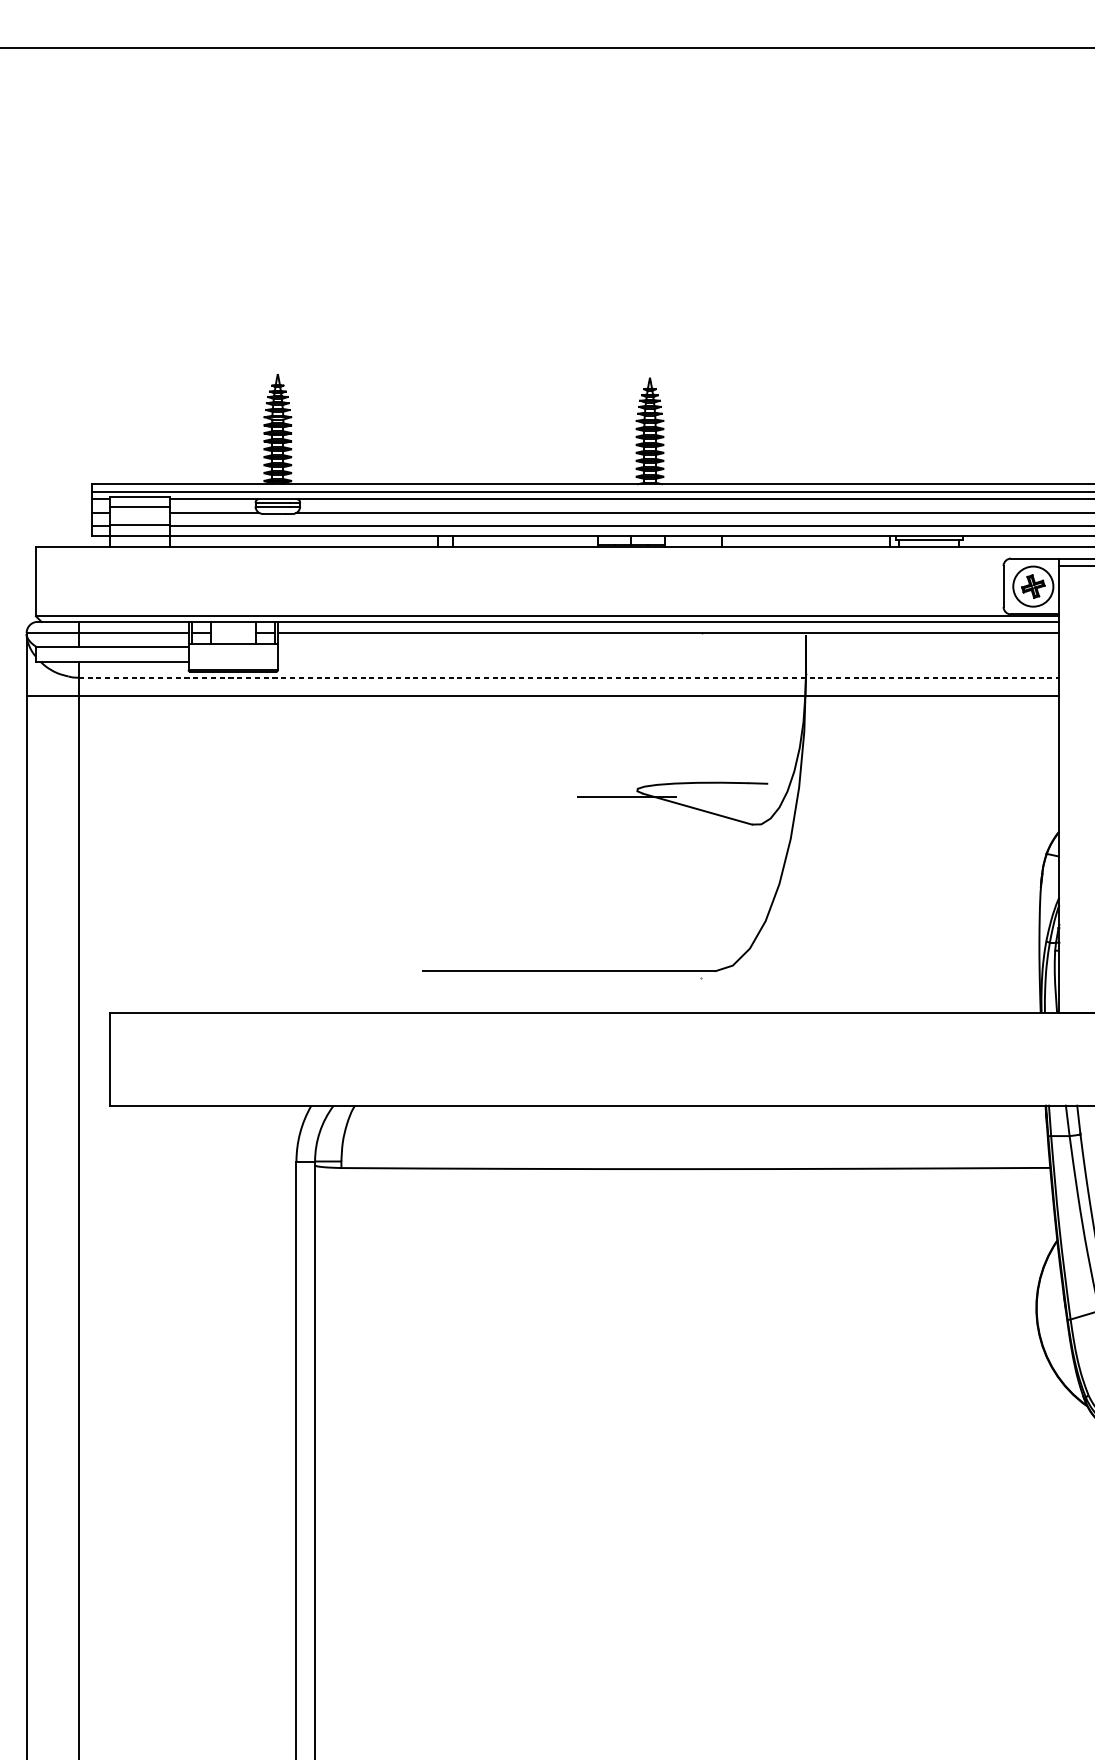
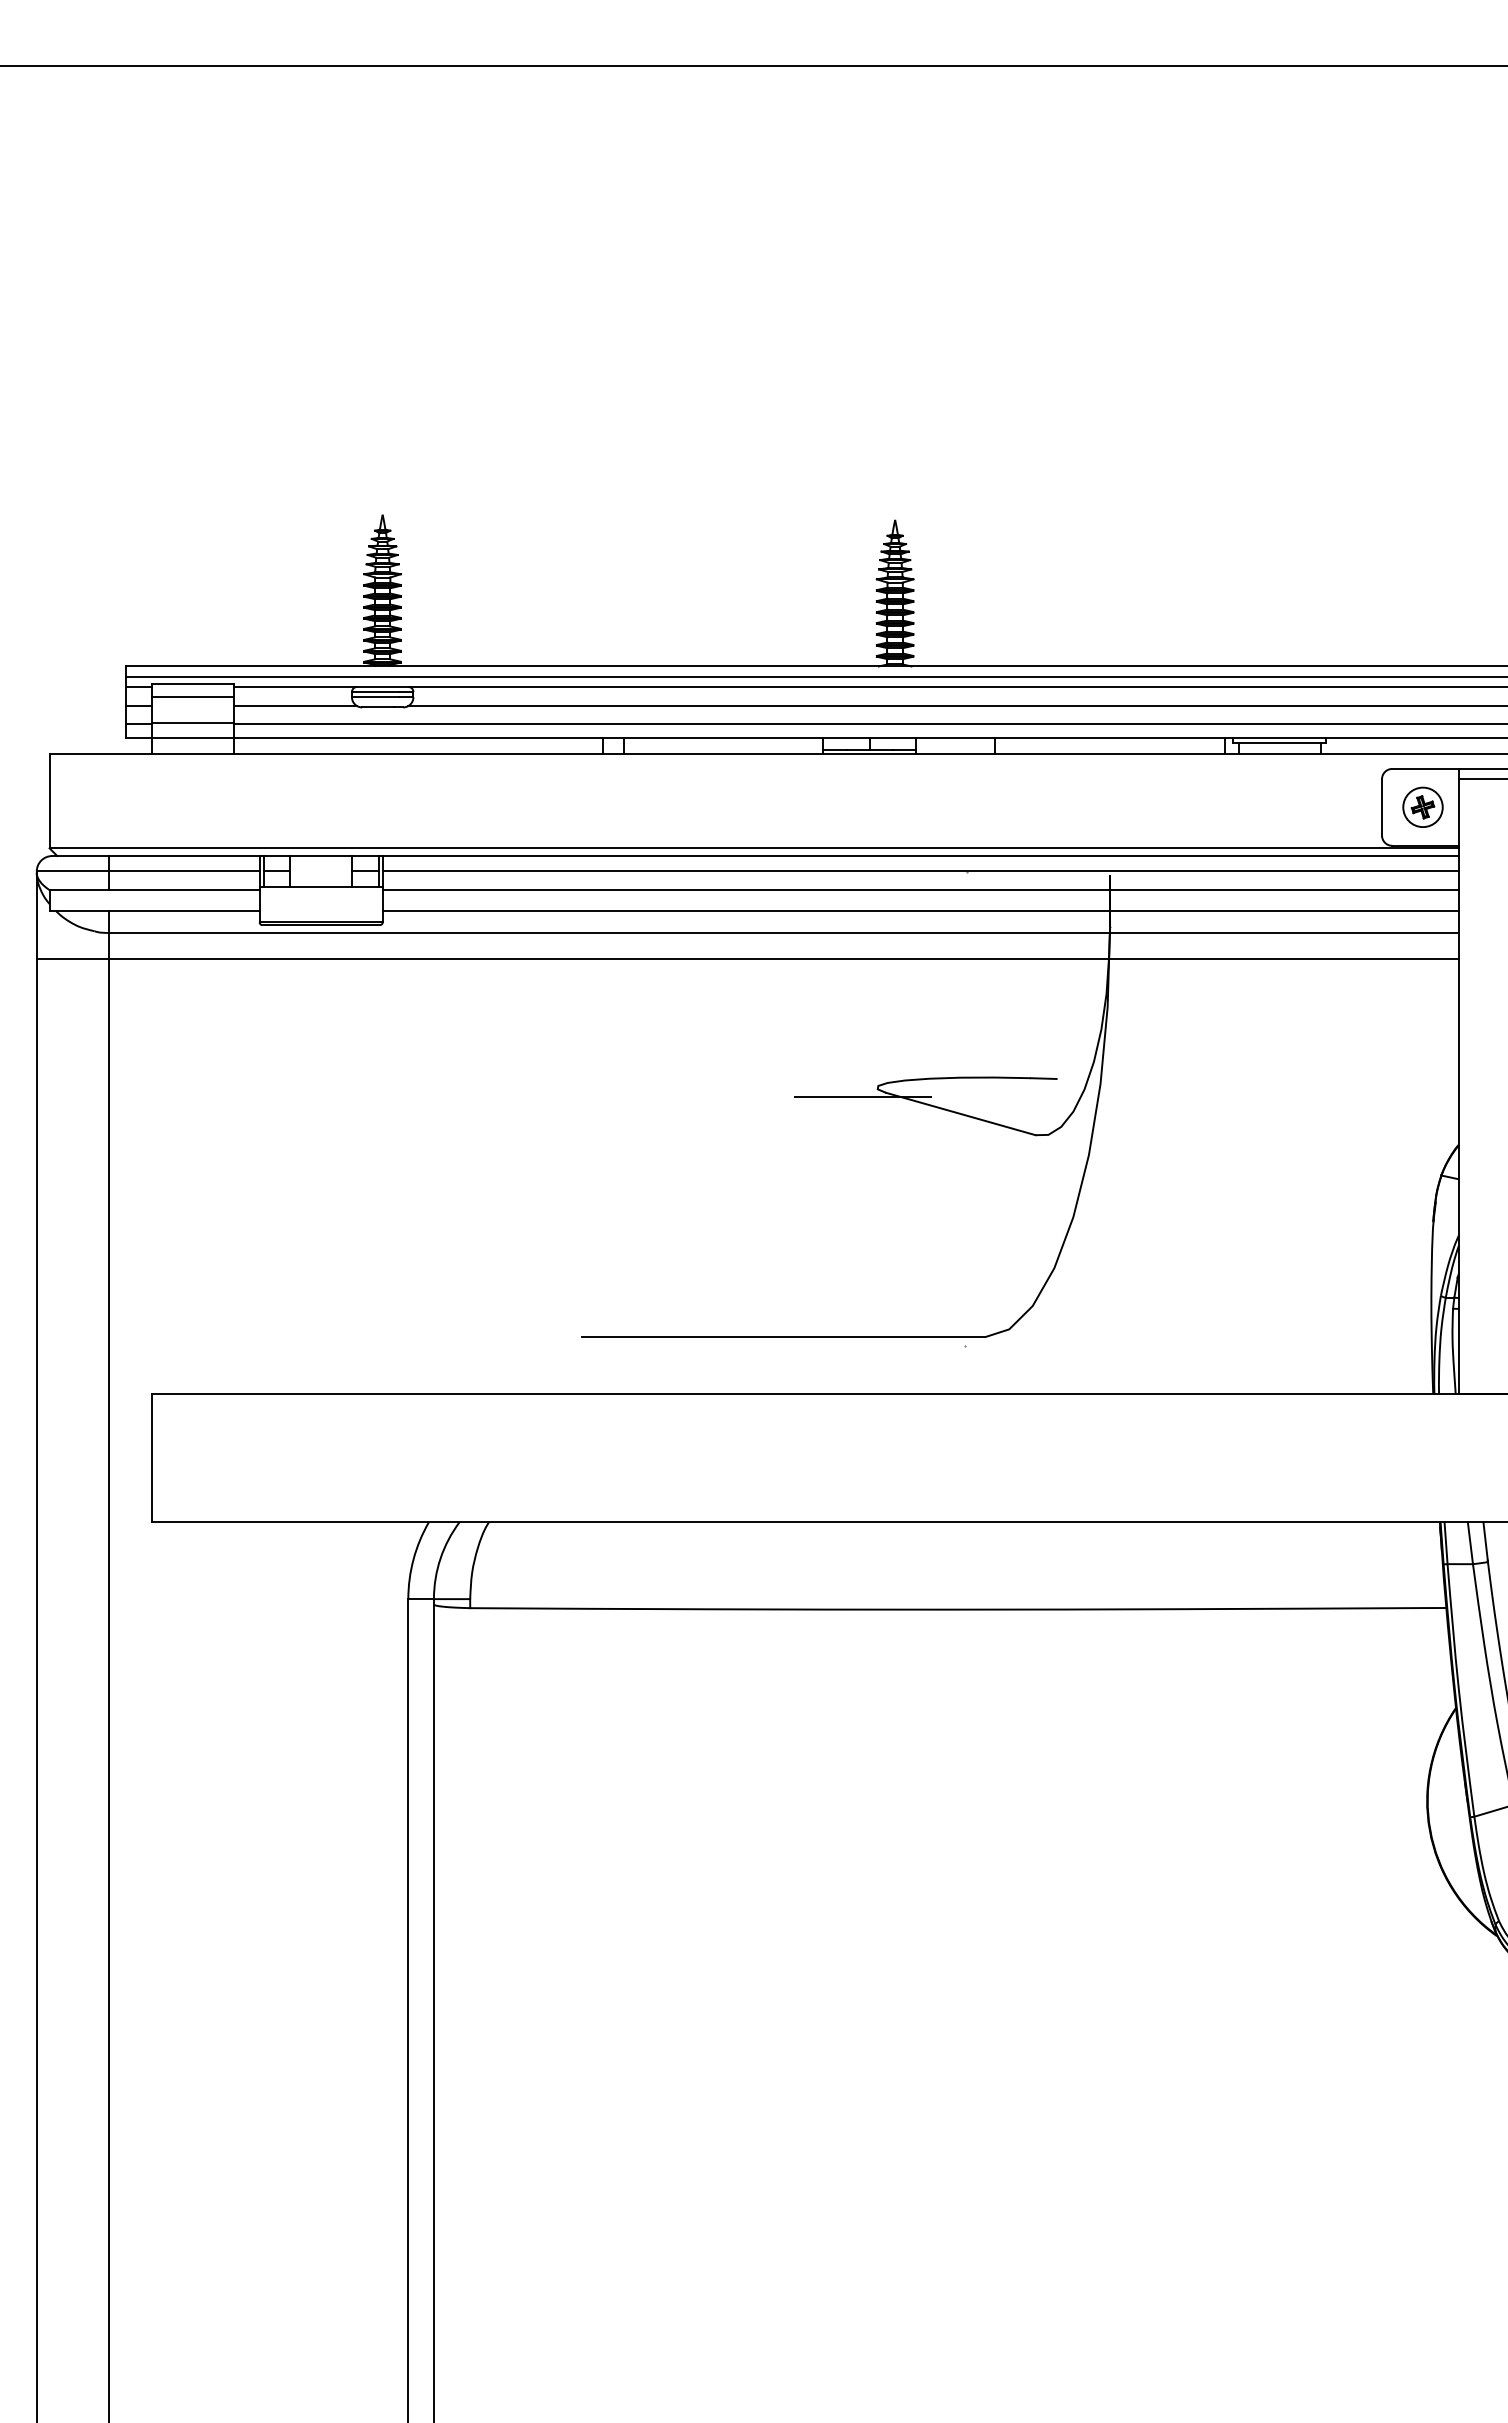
part: (1032, 585) -> (1422, 806), size x0.71
line: (668, 646) -> (920, 890), added
line: (668, 661) -> (920, 910), added
line: (569, 677) -> (784, 932), dashed -> solid

